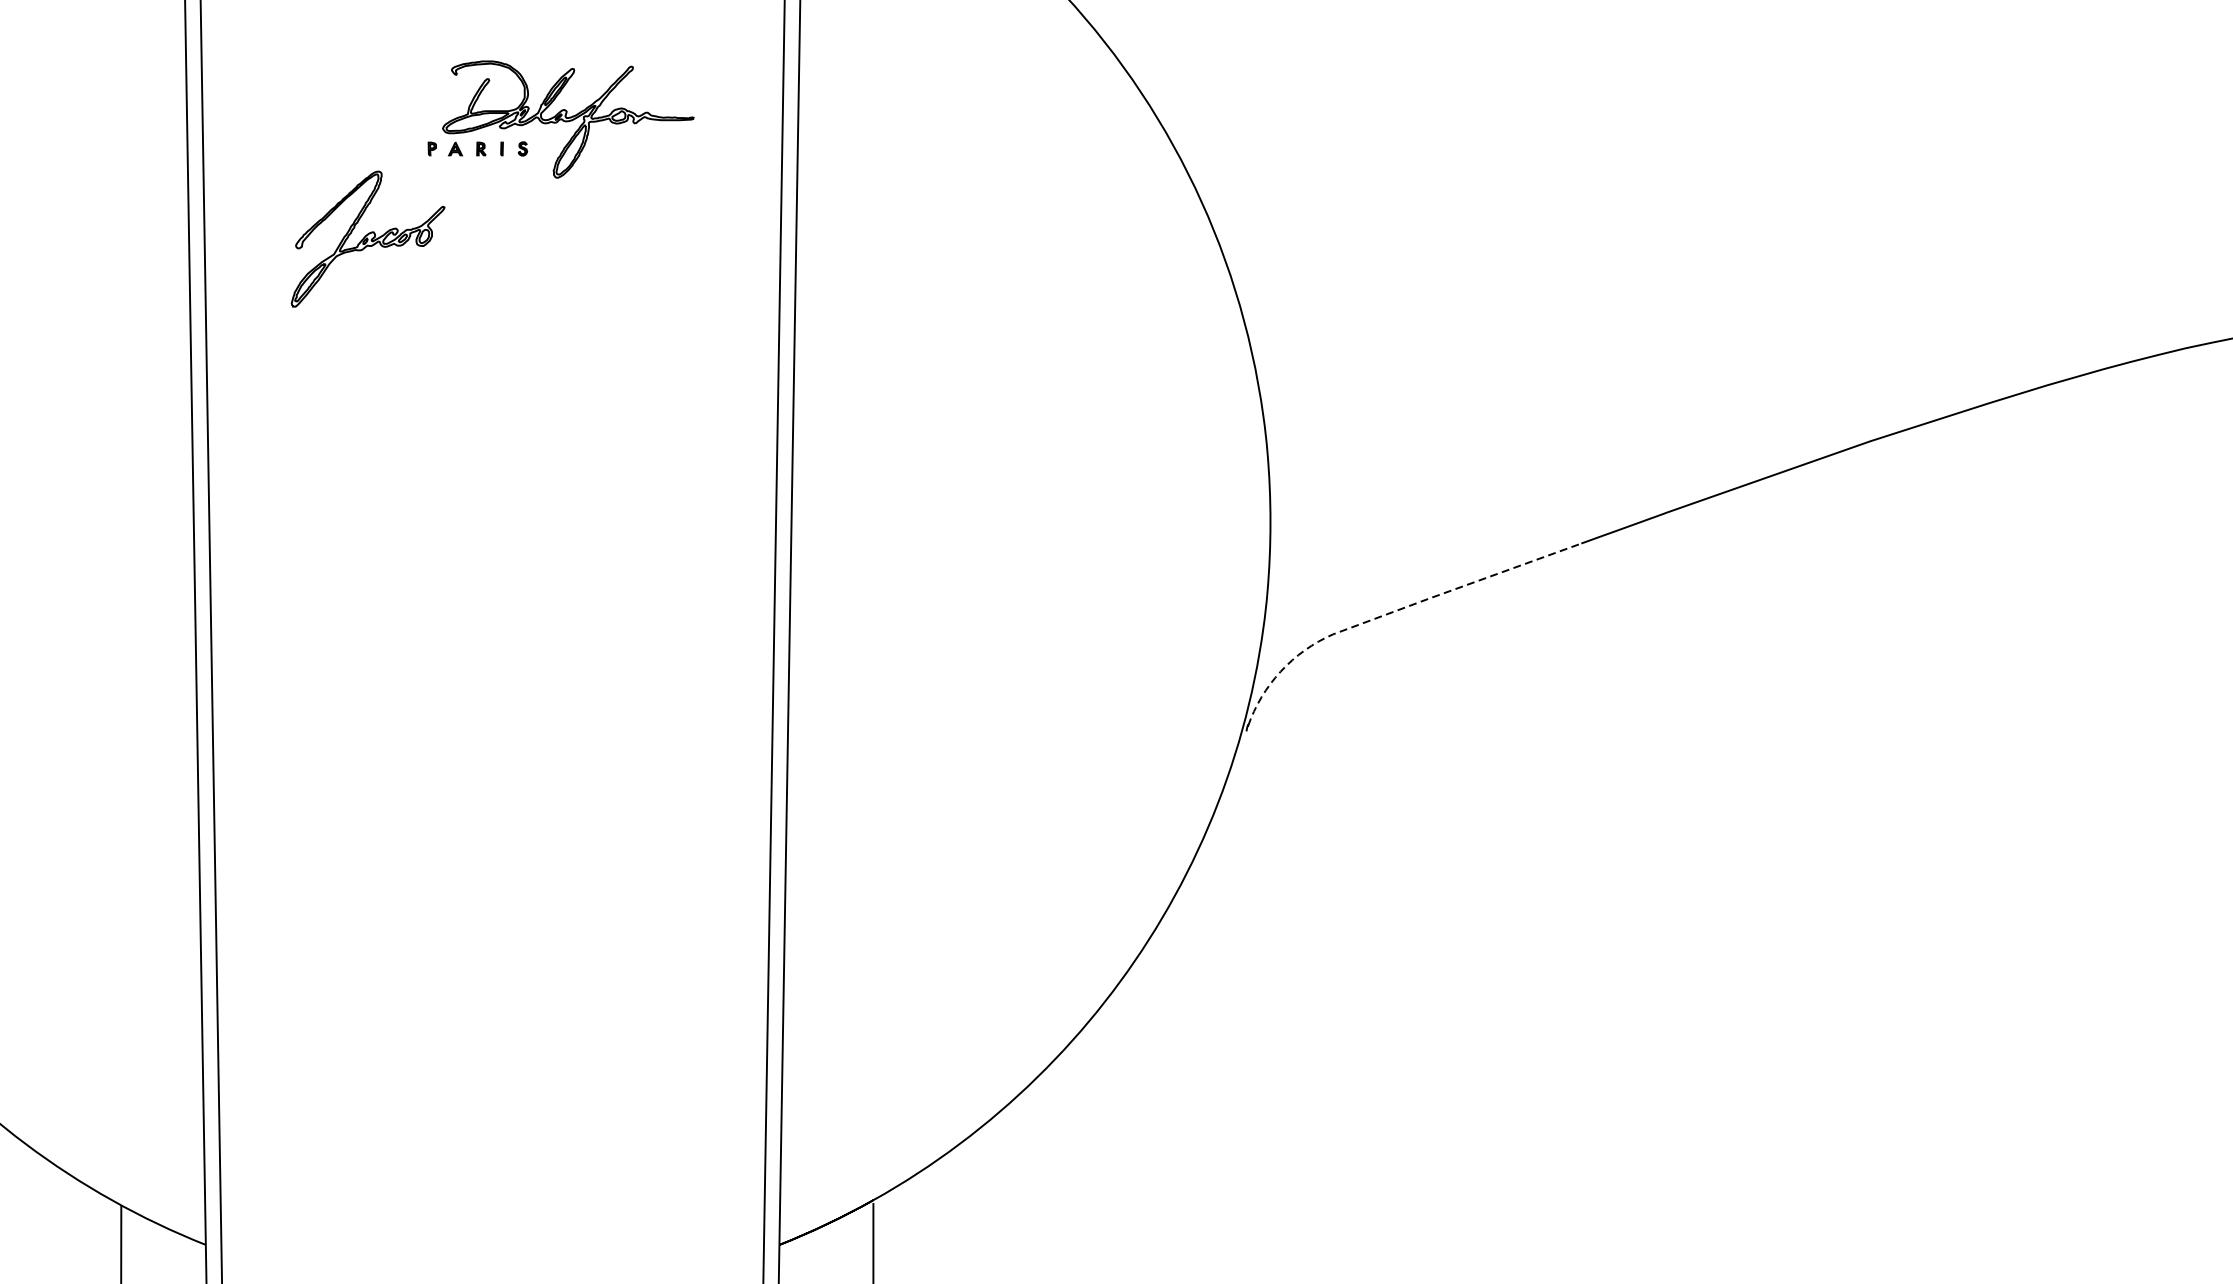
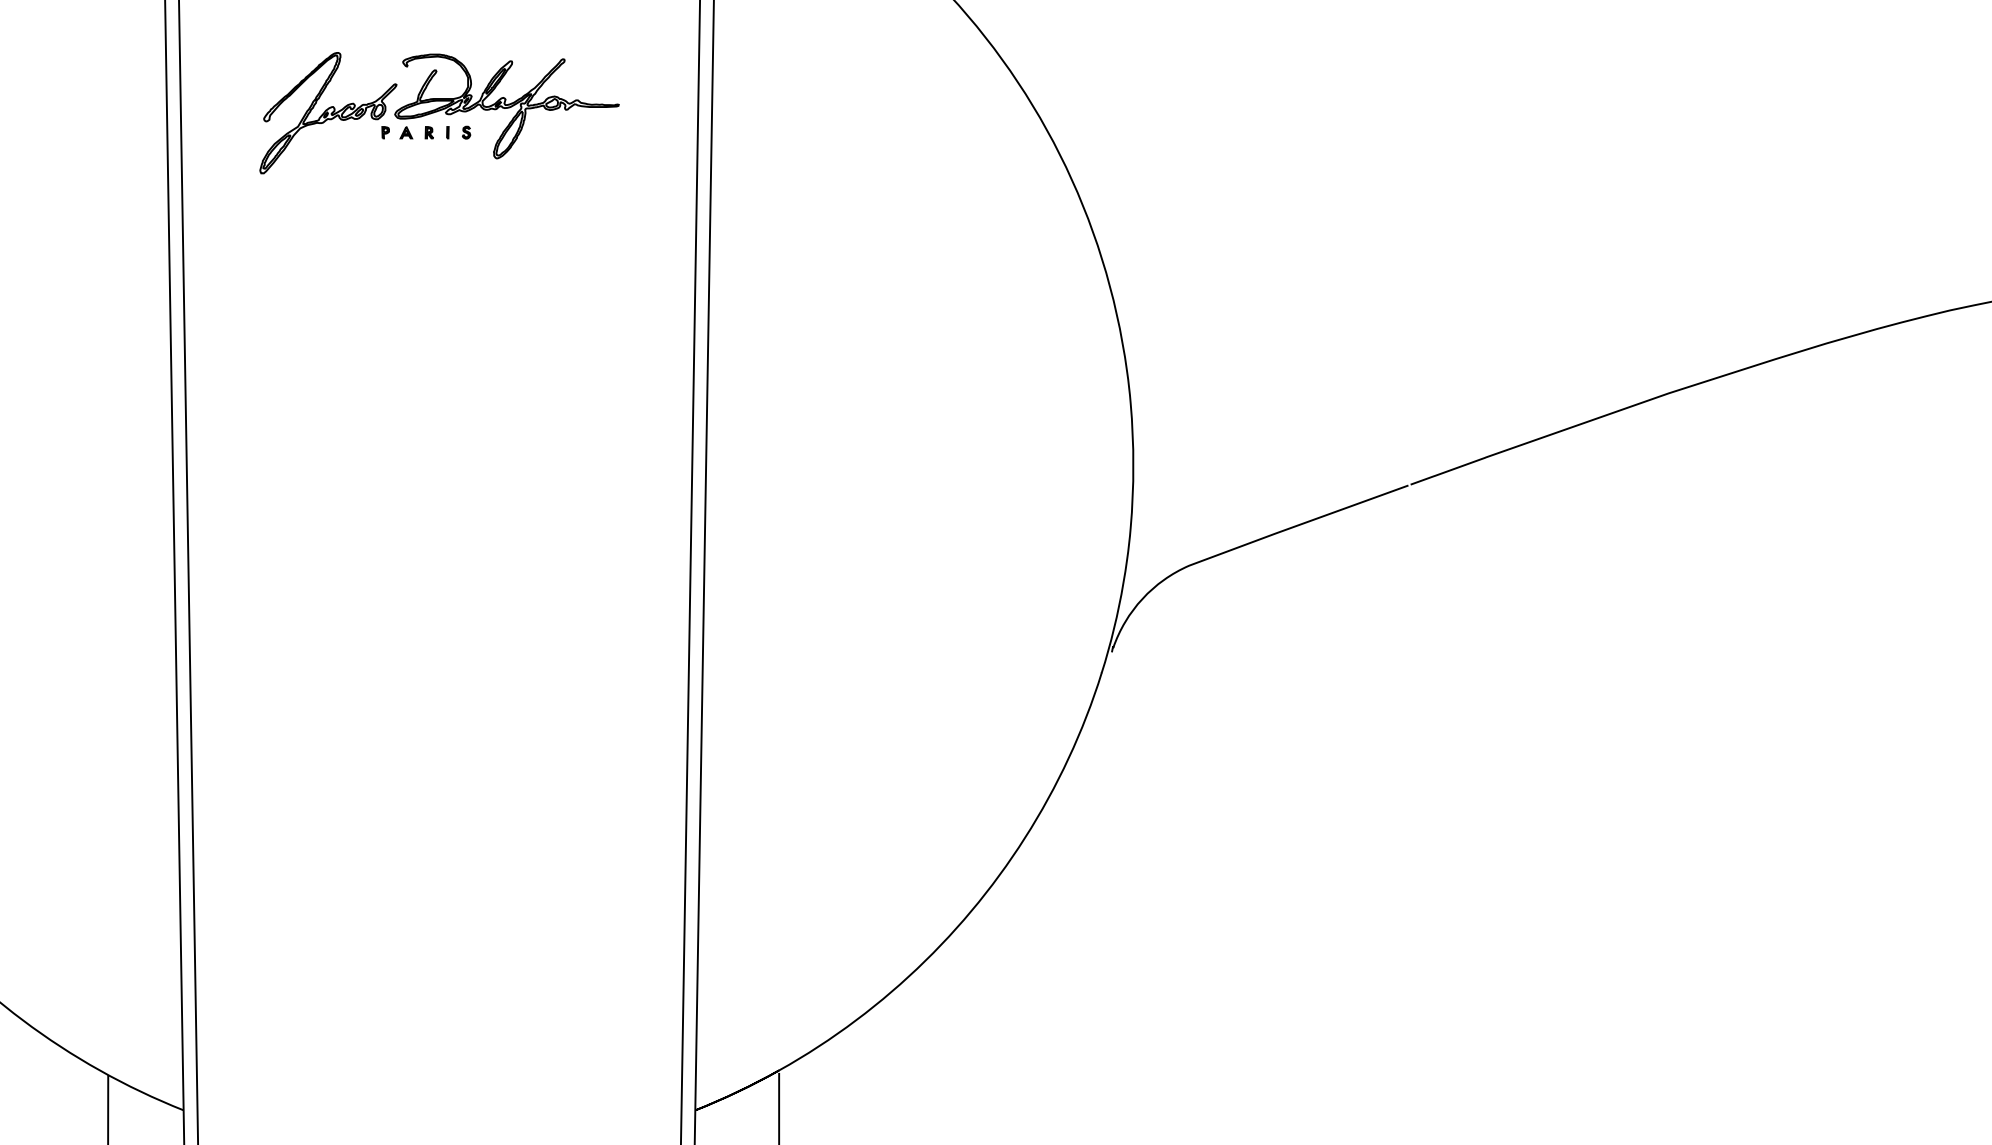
part: (368, 239) -> (328, 113), moved
line: (1380, 617) -> (1231, 550), dashed -> solid

